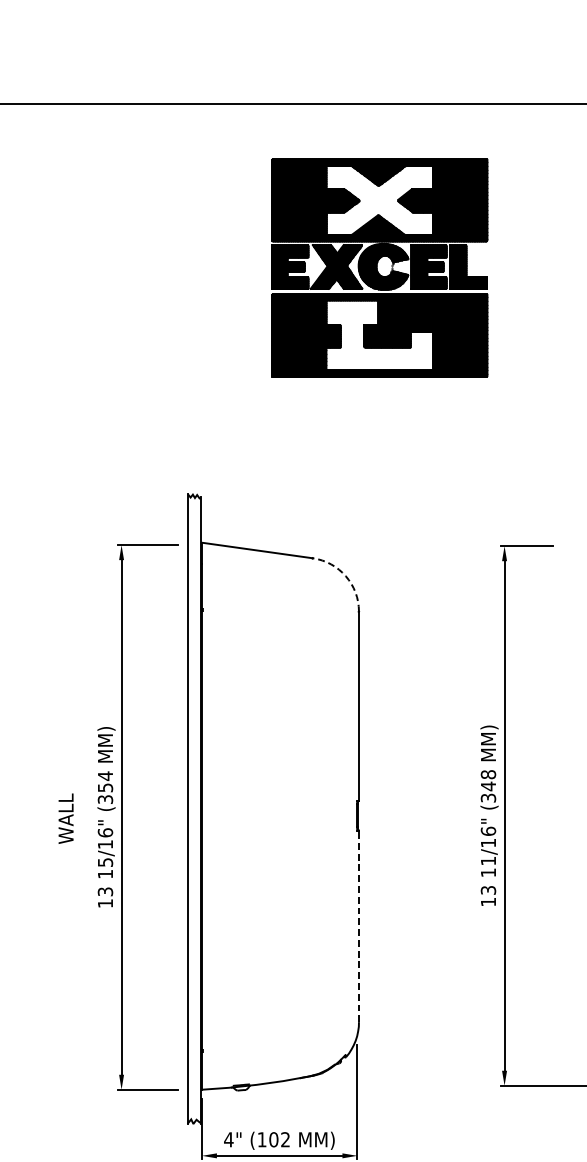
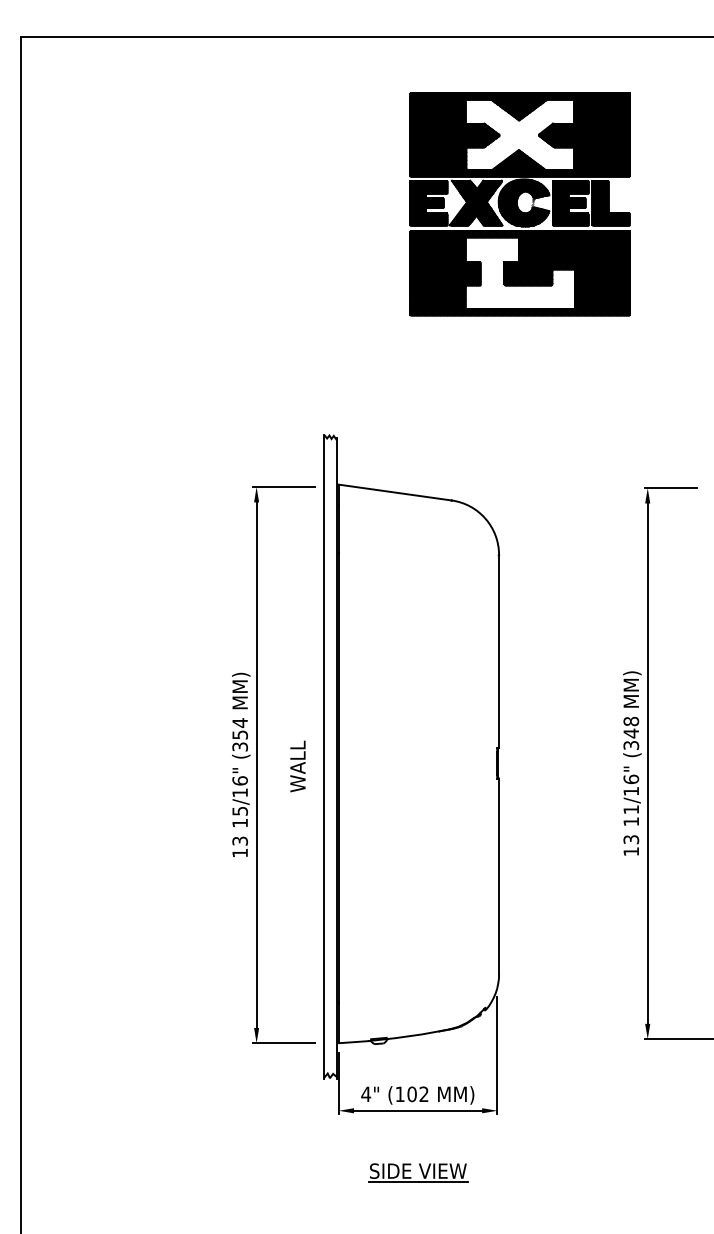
arc: (345, 575) -> (485, 518), dashed -> solid
text: (65, 818) -> (297, 766), moved
line: (359, 926) -> (499, 876), dashed -> solid

